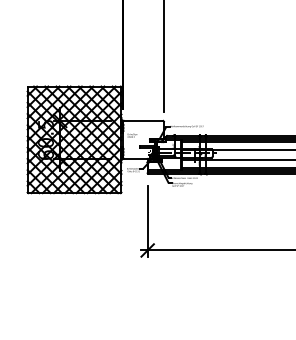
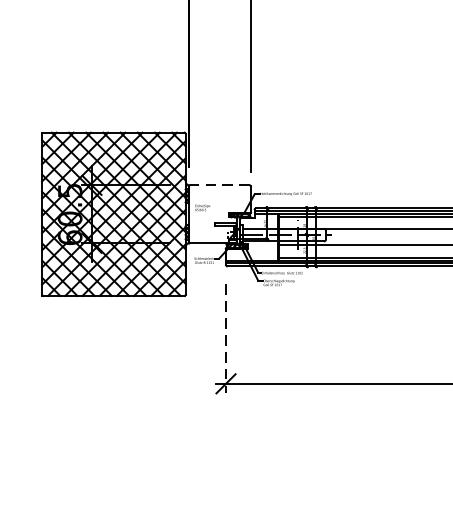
line: (143, 120) -> (219, 184), solid -> dashed
line: (147, 221) -> (225, 339), solid -> dashed

